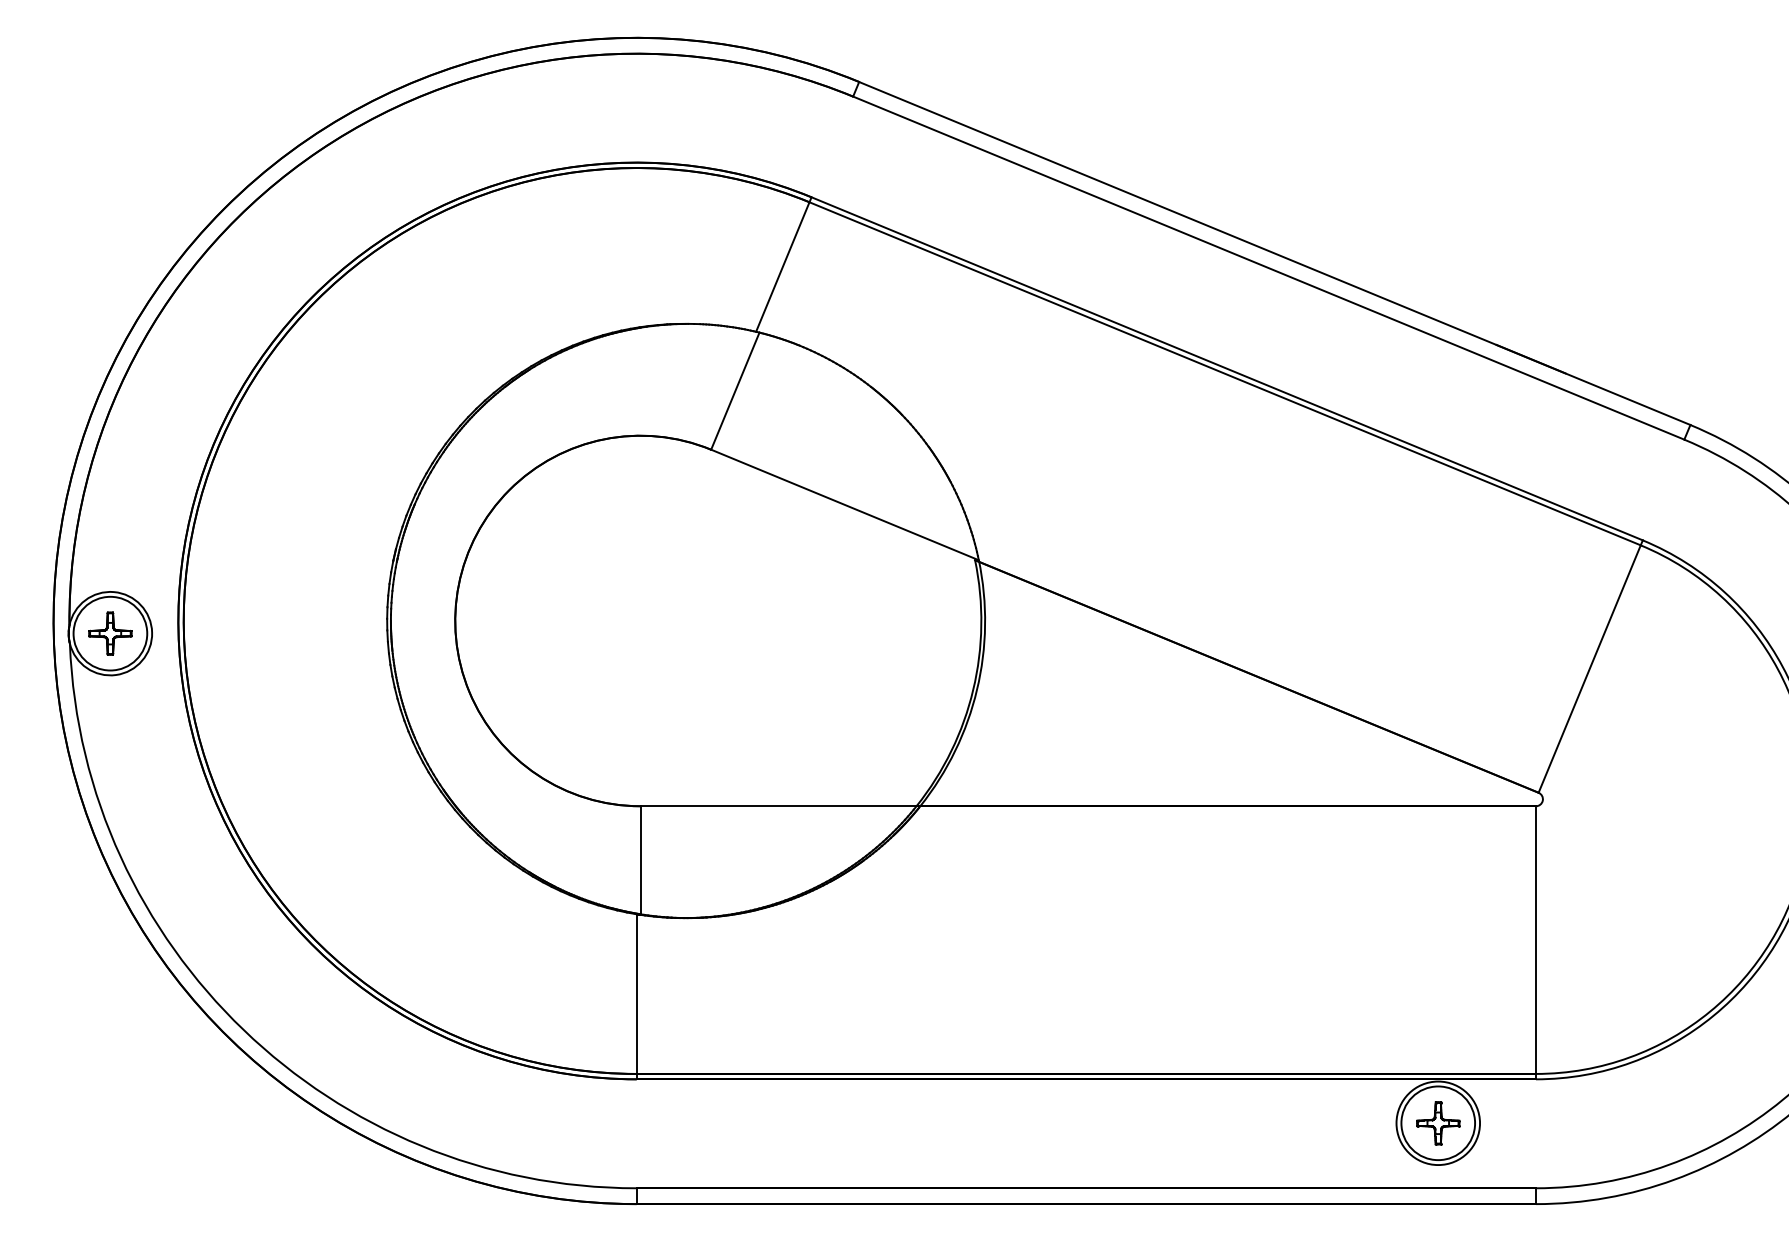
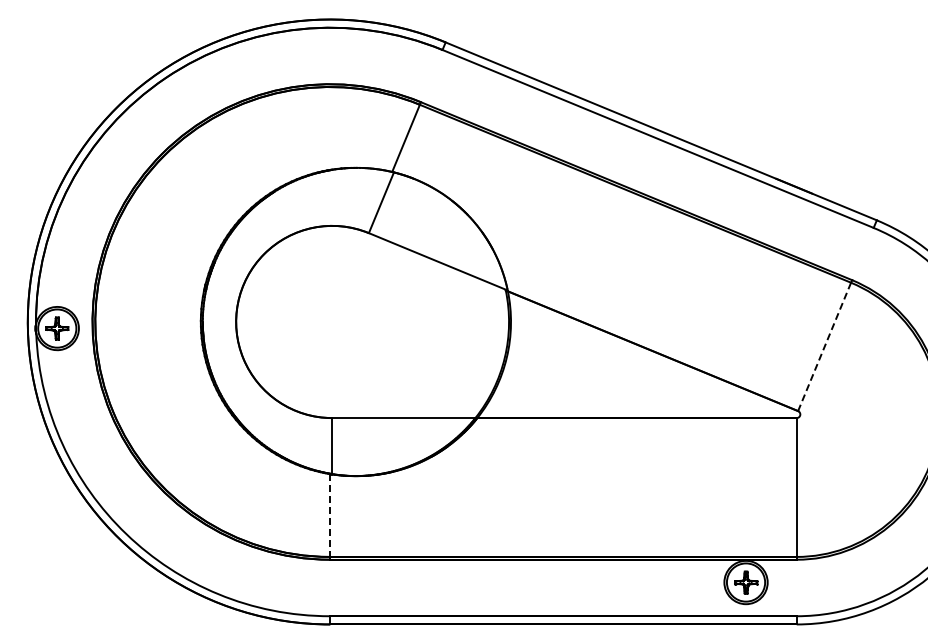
line: (1589, 670) -> (824, 347), solid -> dashed
line: (637, 995) -> (330, 516), solid -> dashed

